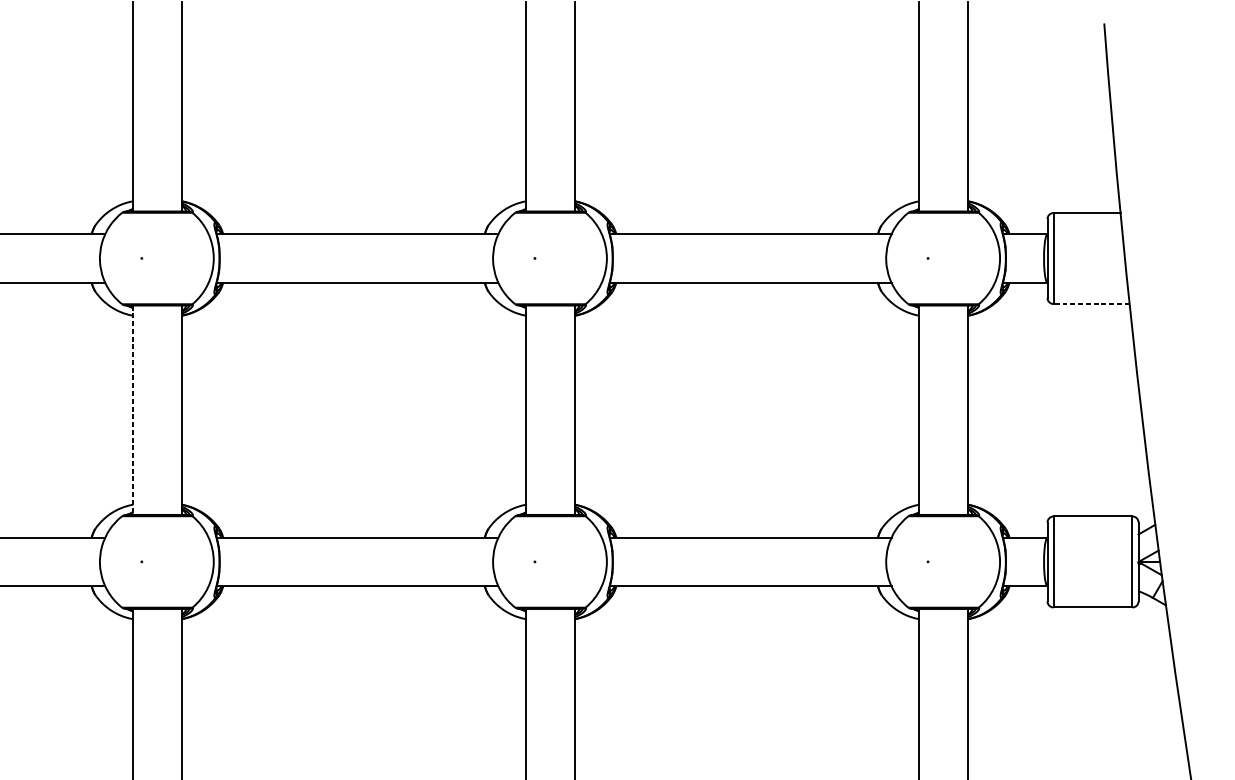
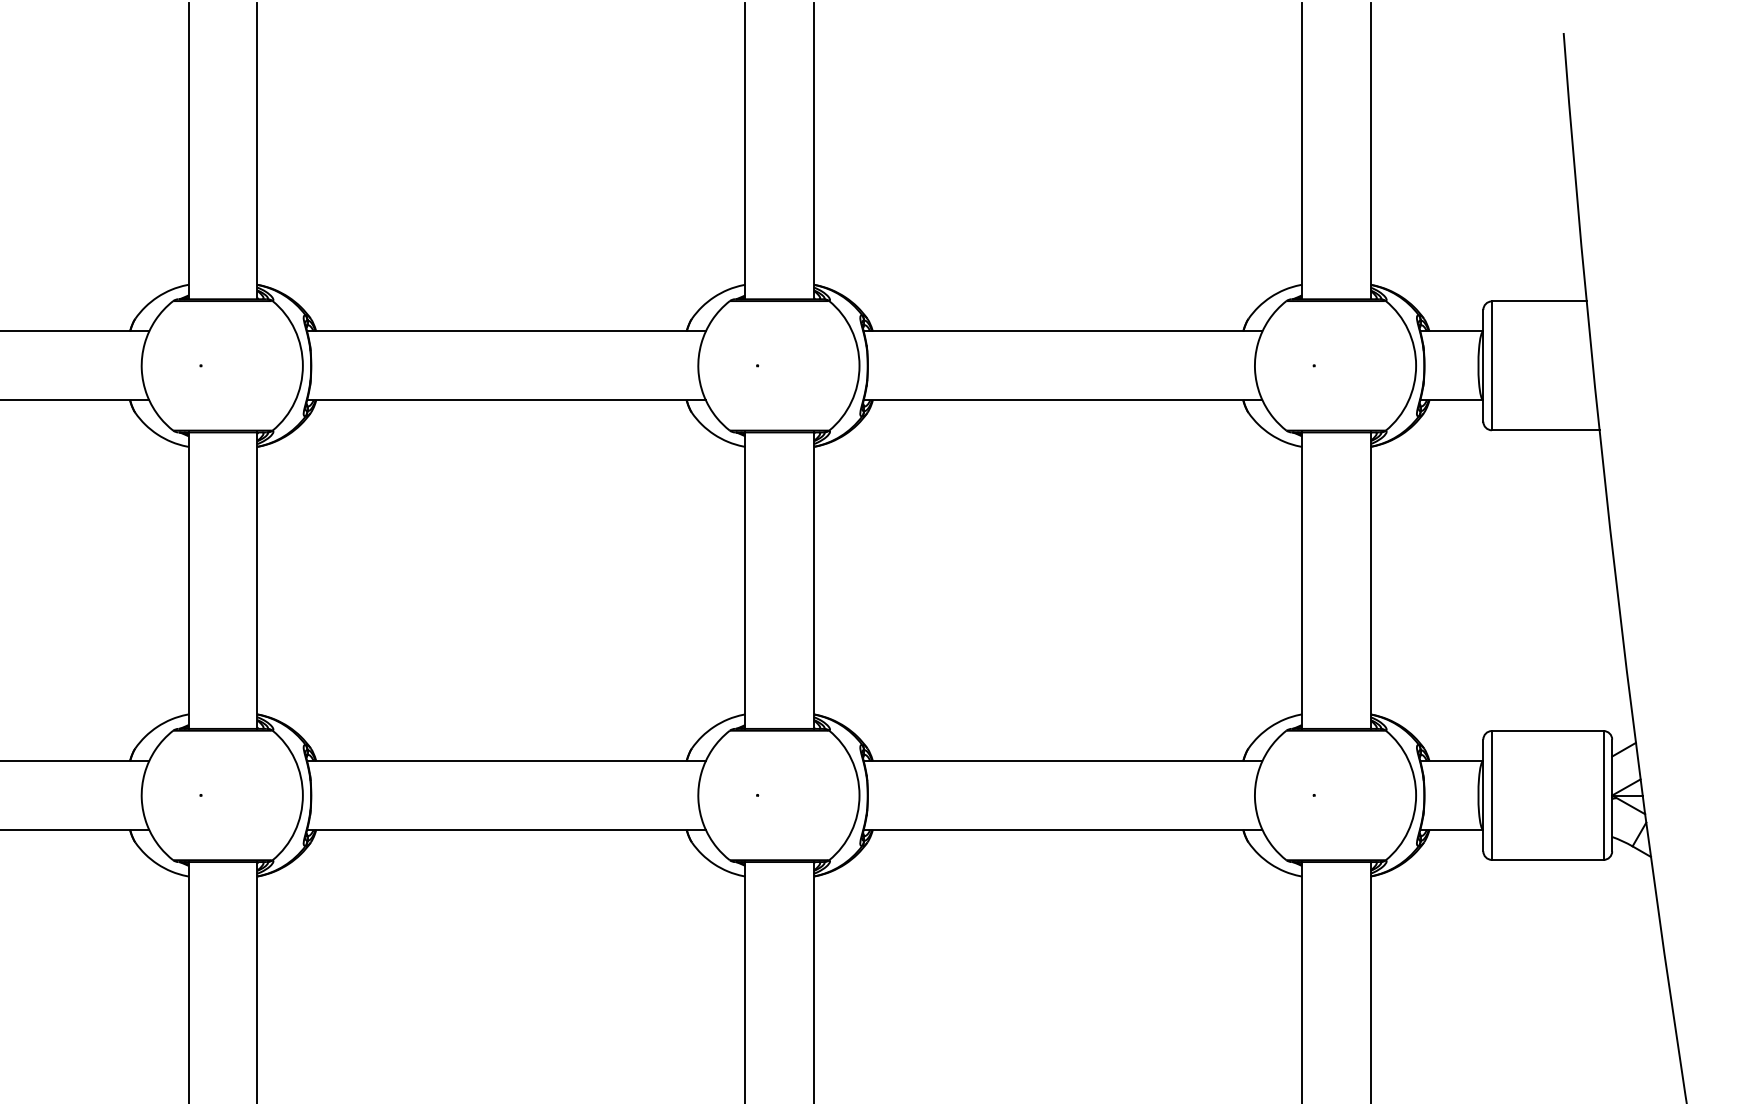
line: (1091, 304) -> (1545, 430), dashed -> solid
line: (132, 410) -> (188, 581), dashed -> solid

